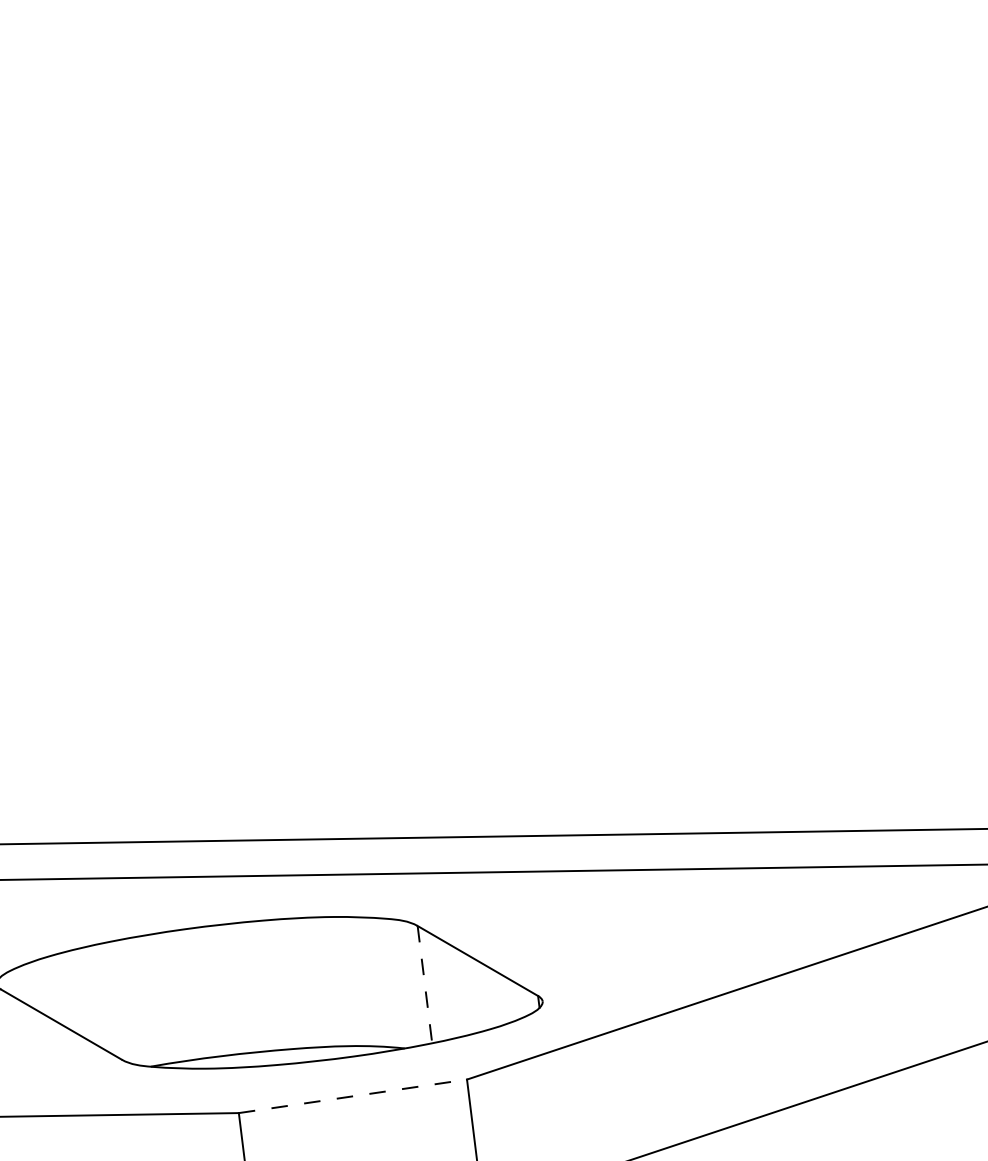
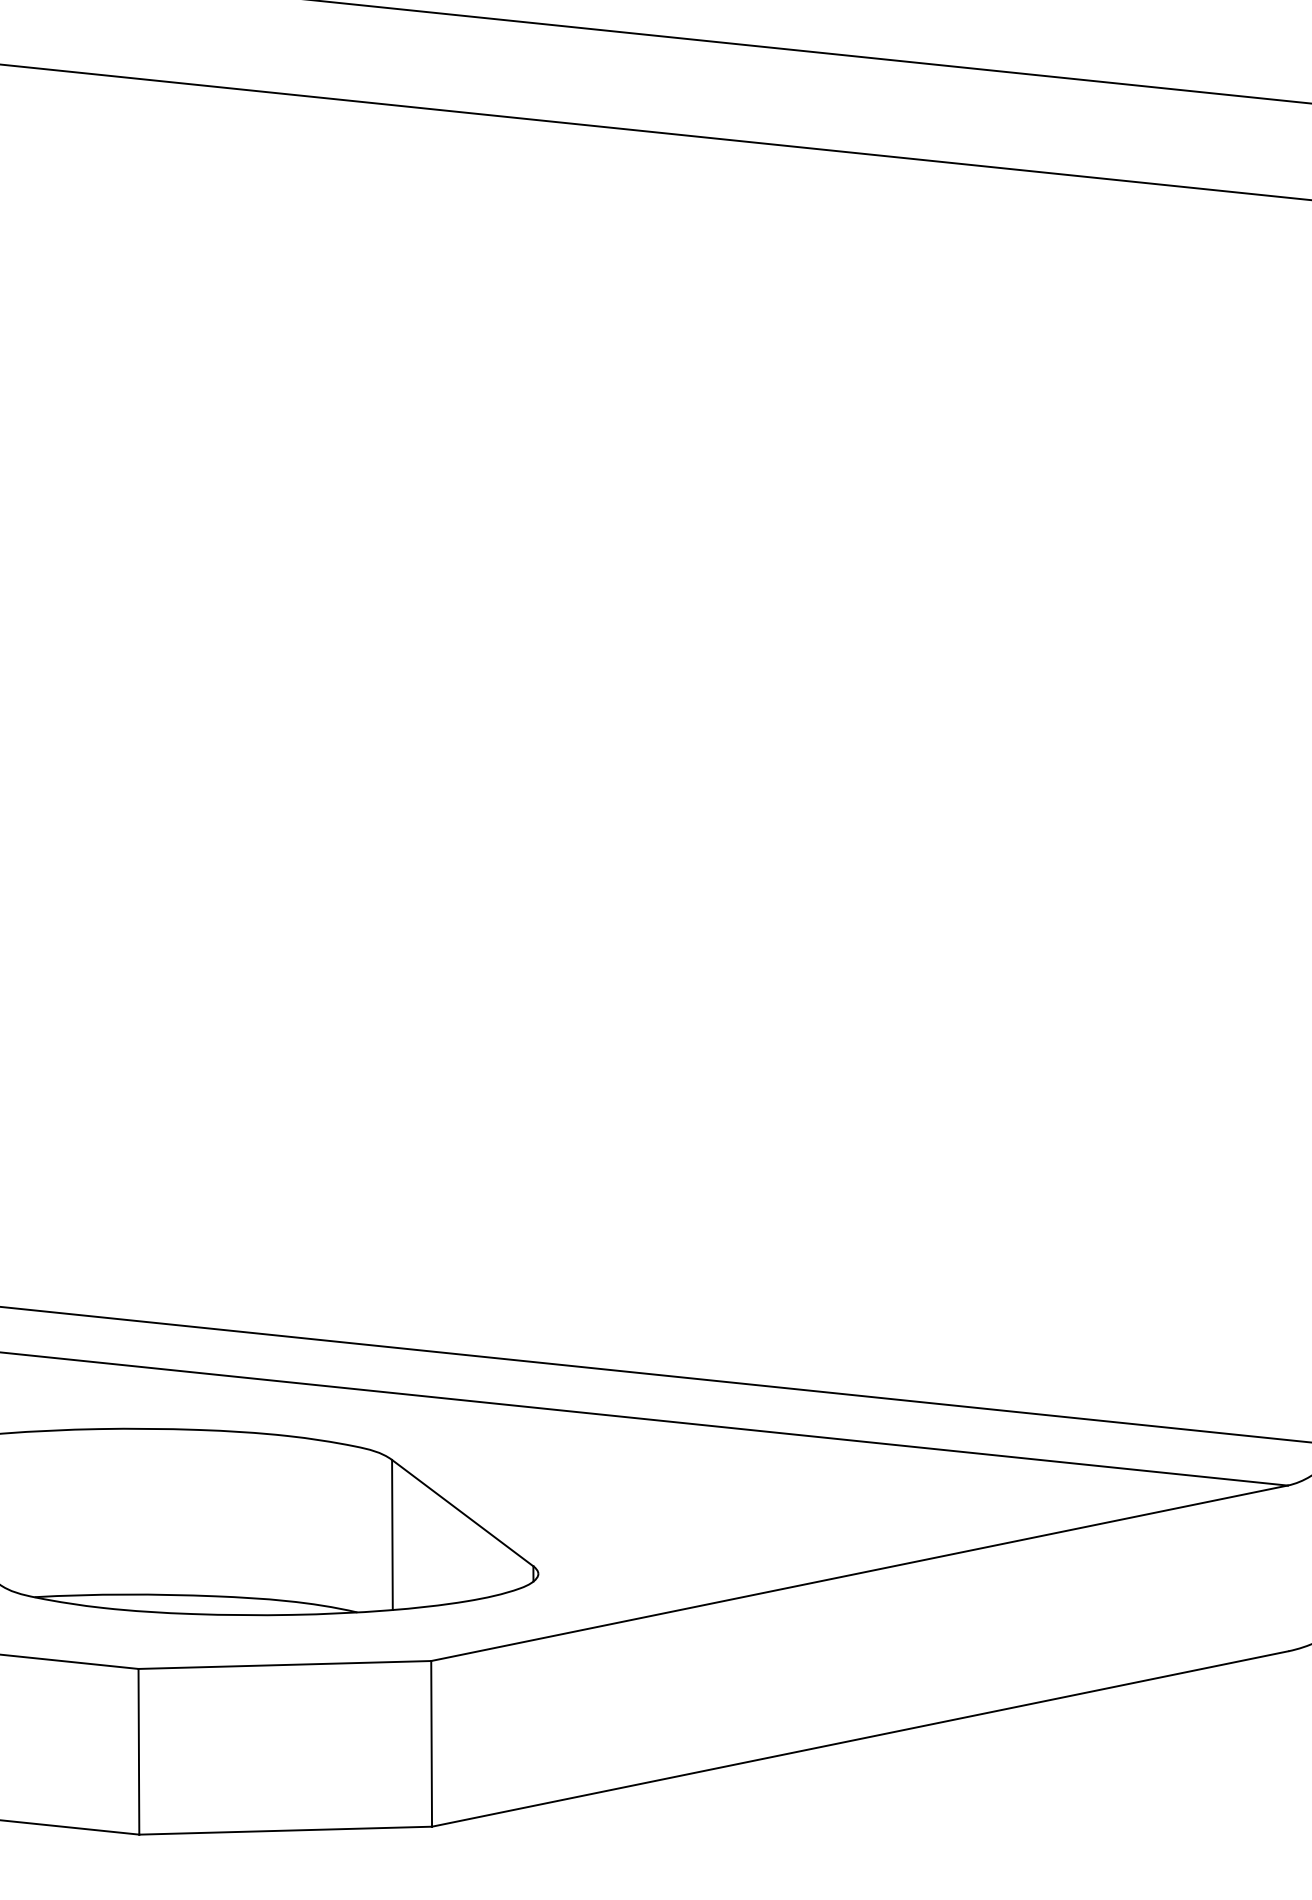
line: (425, 985) -> (392, 1535), dashed -> solid
line: (353, 1095) -> (285, 1664), dashed -> solid

